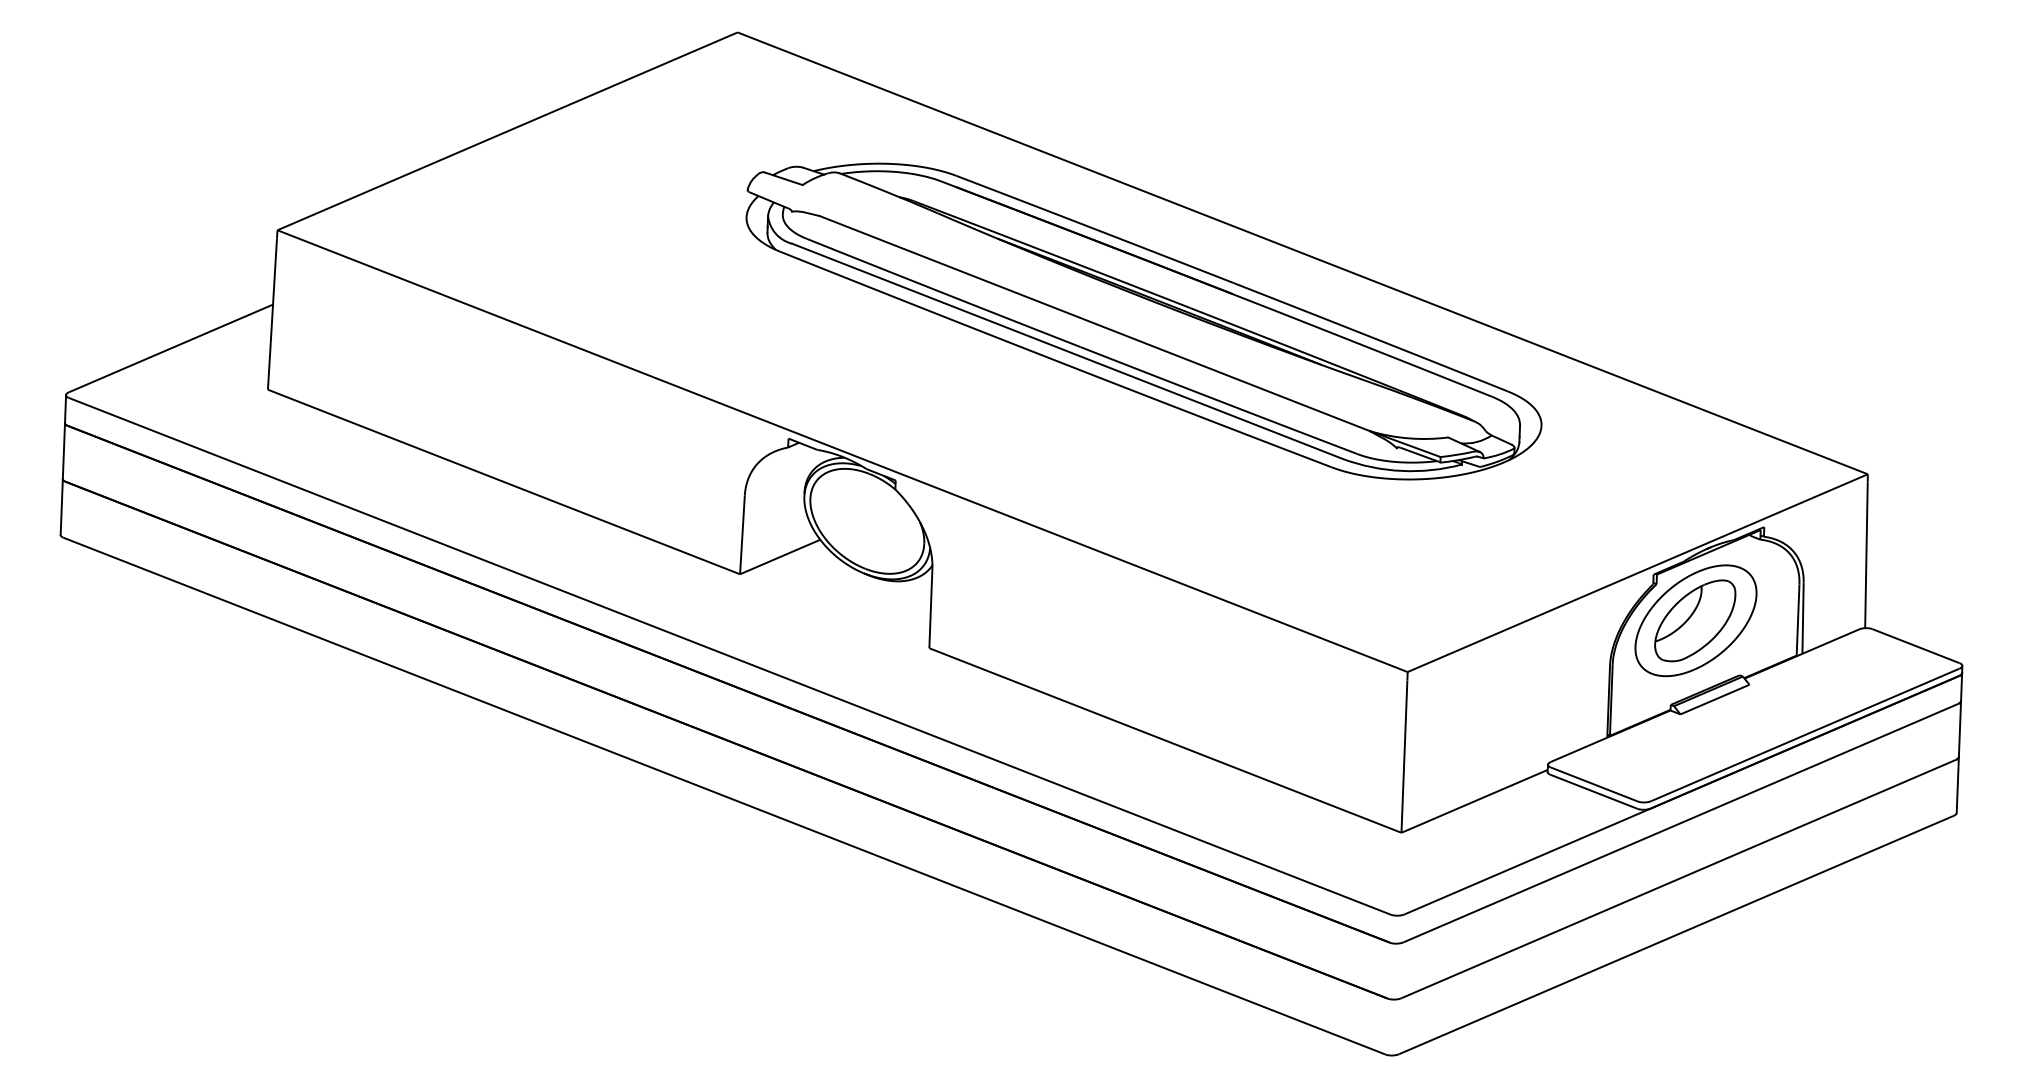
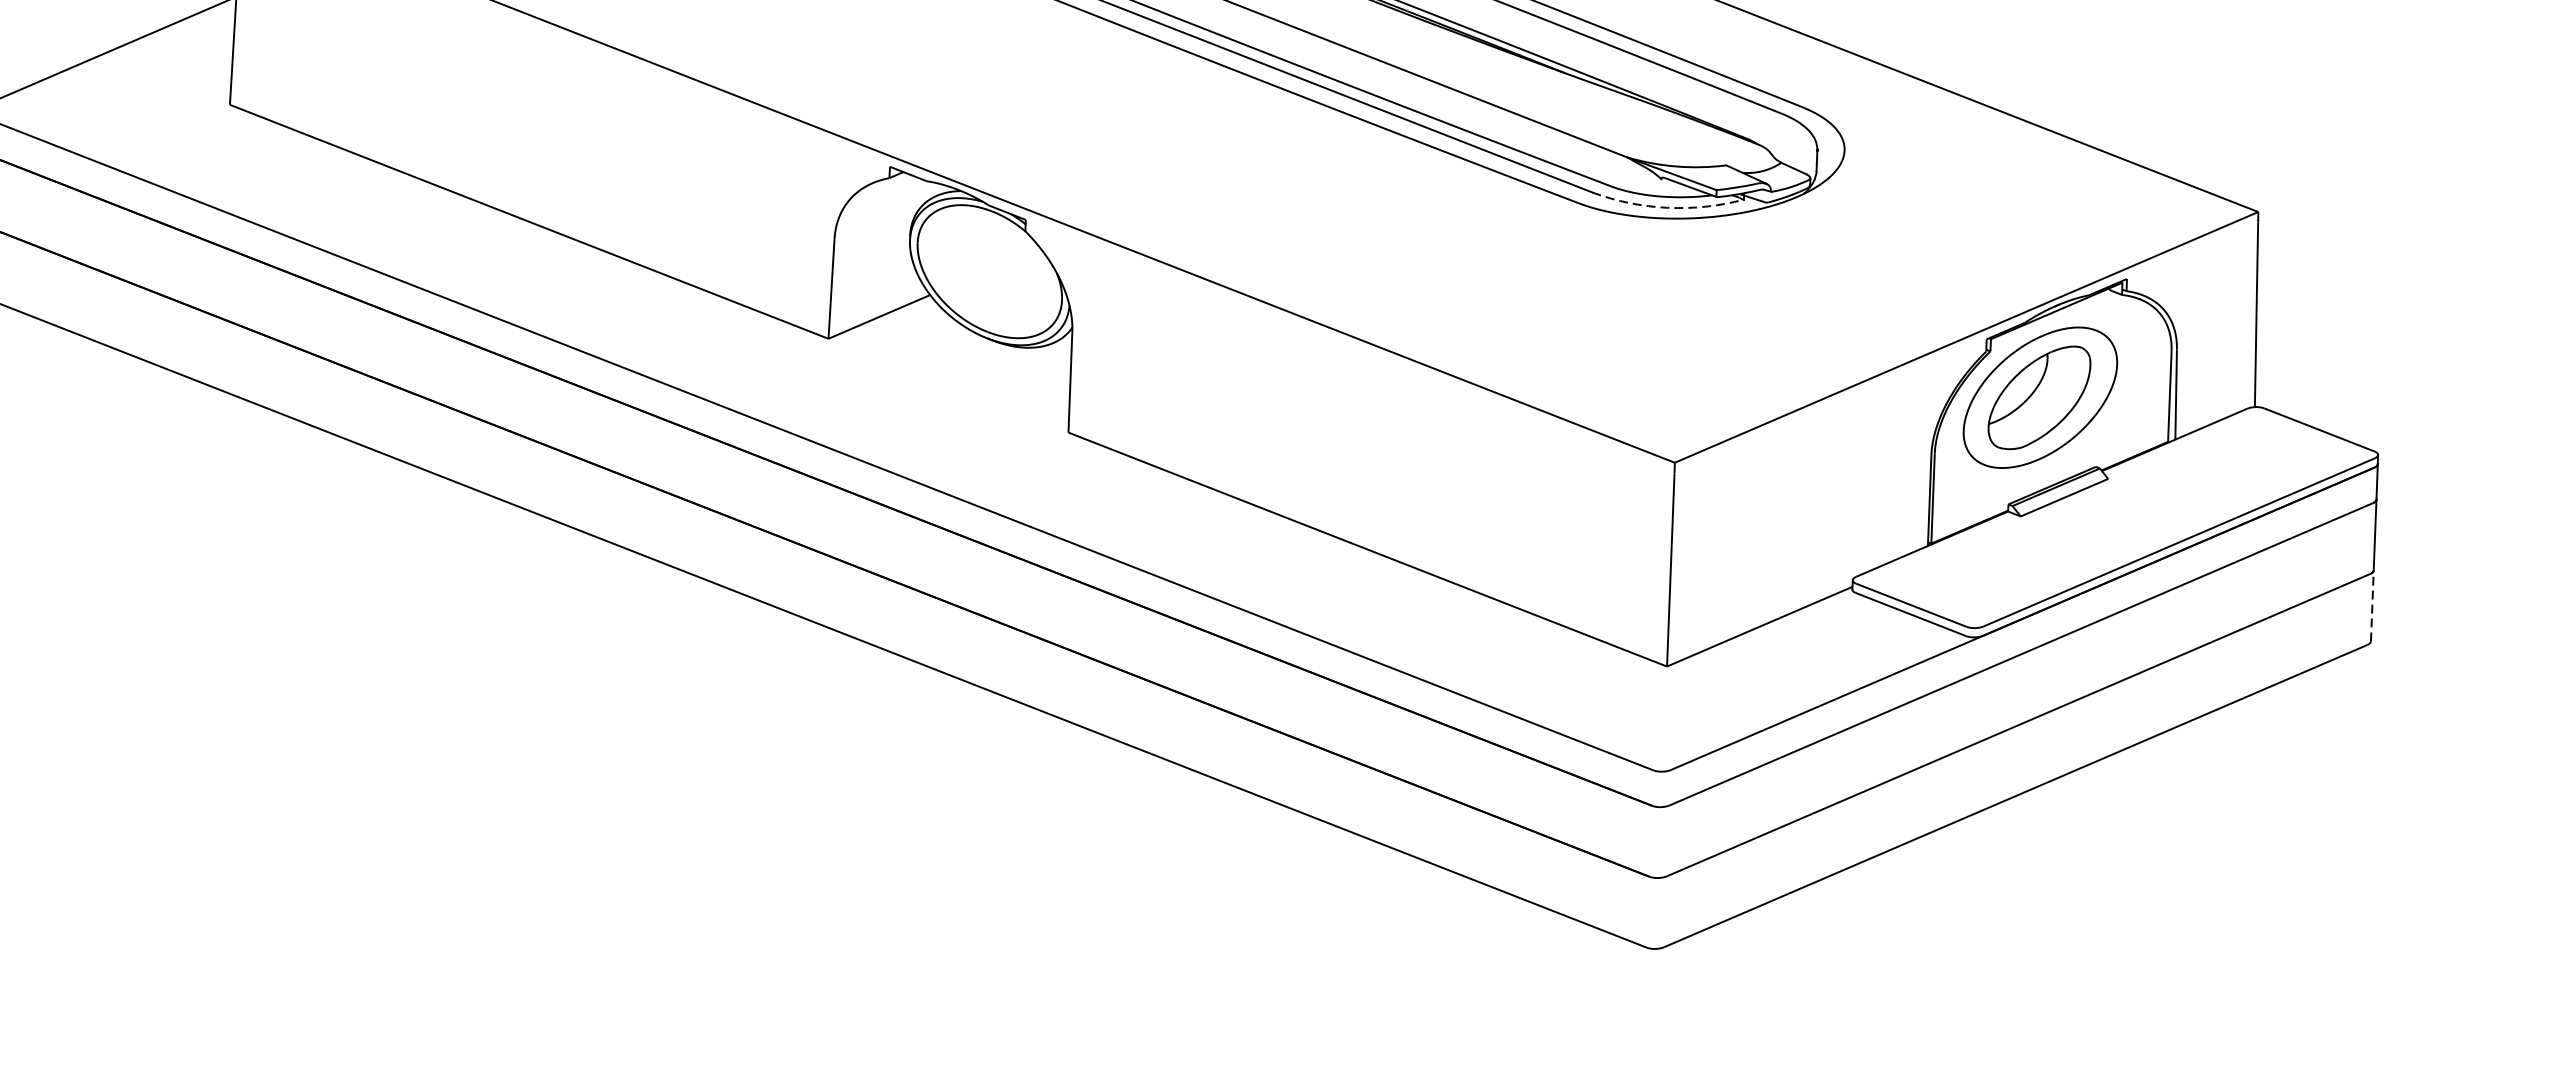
arc: (1401, 470) -> (1667, 207), solid -> dashed
line: (1957, 785) -> (2371, 606), solid -> dashed

